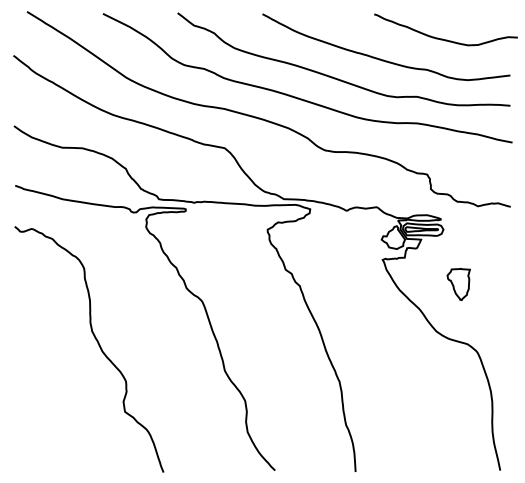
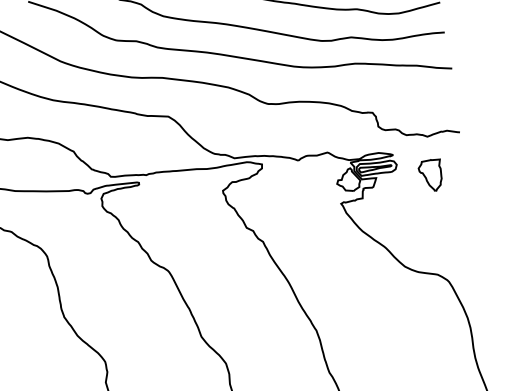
part: (458, 284) -> (430, 175), moved

